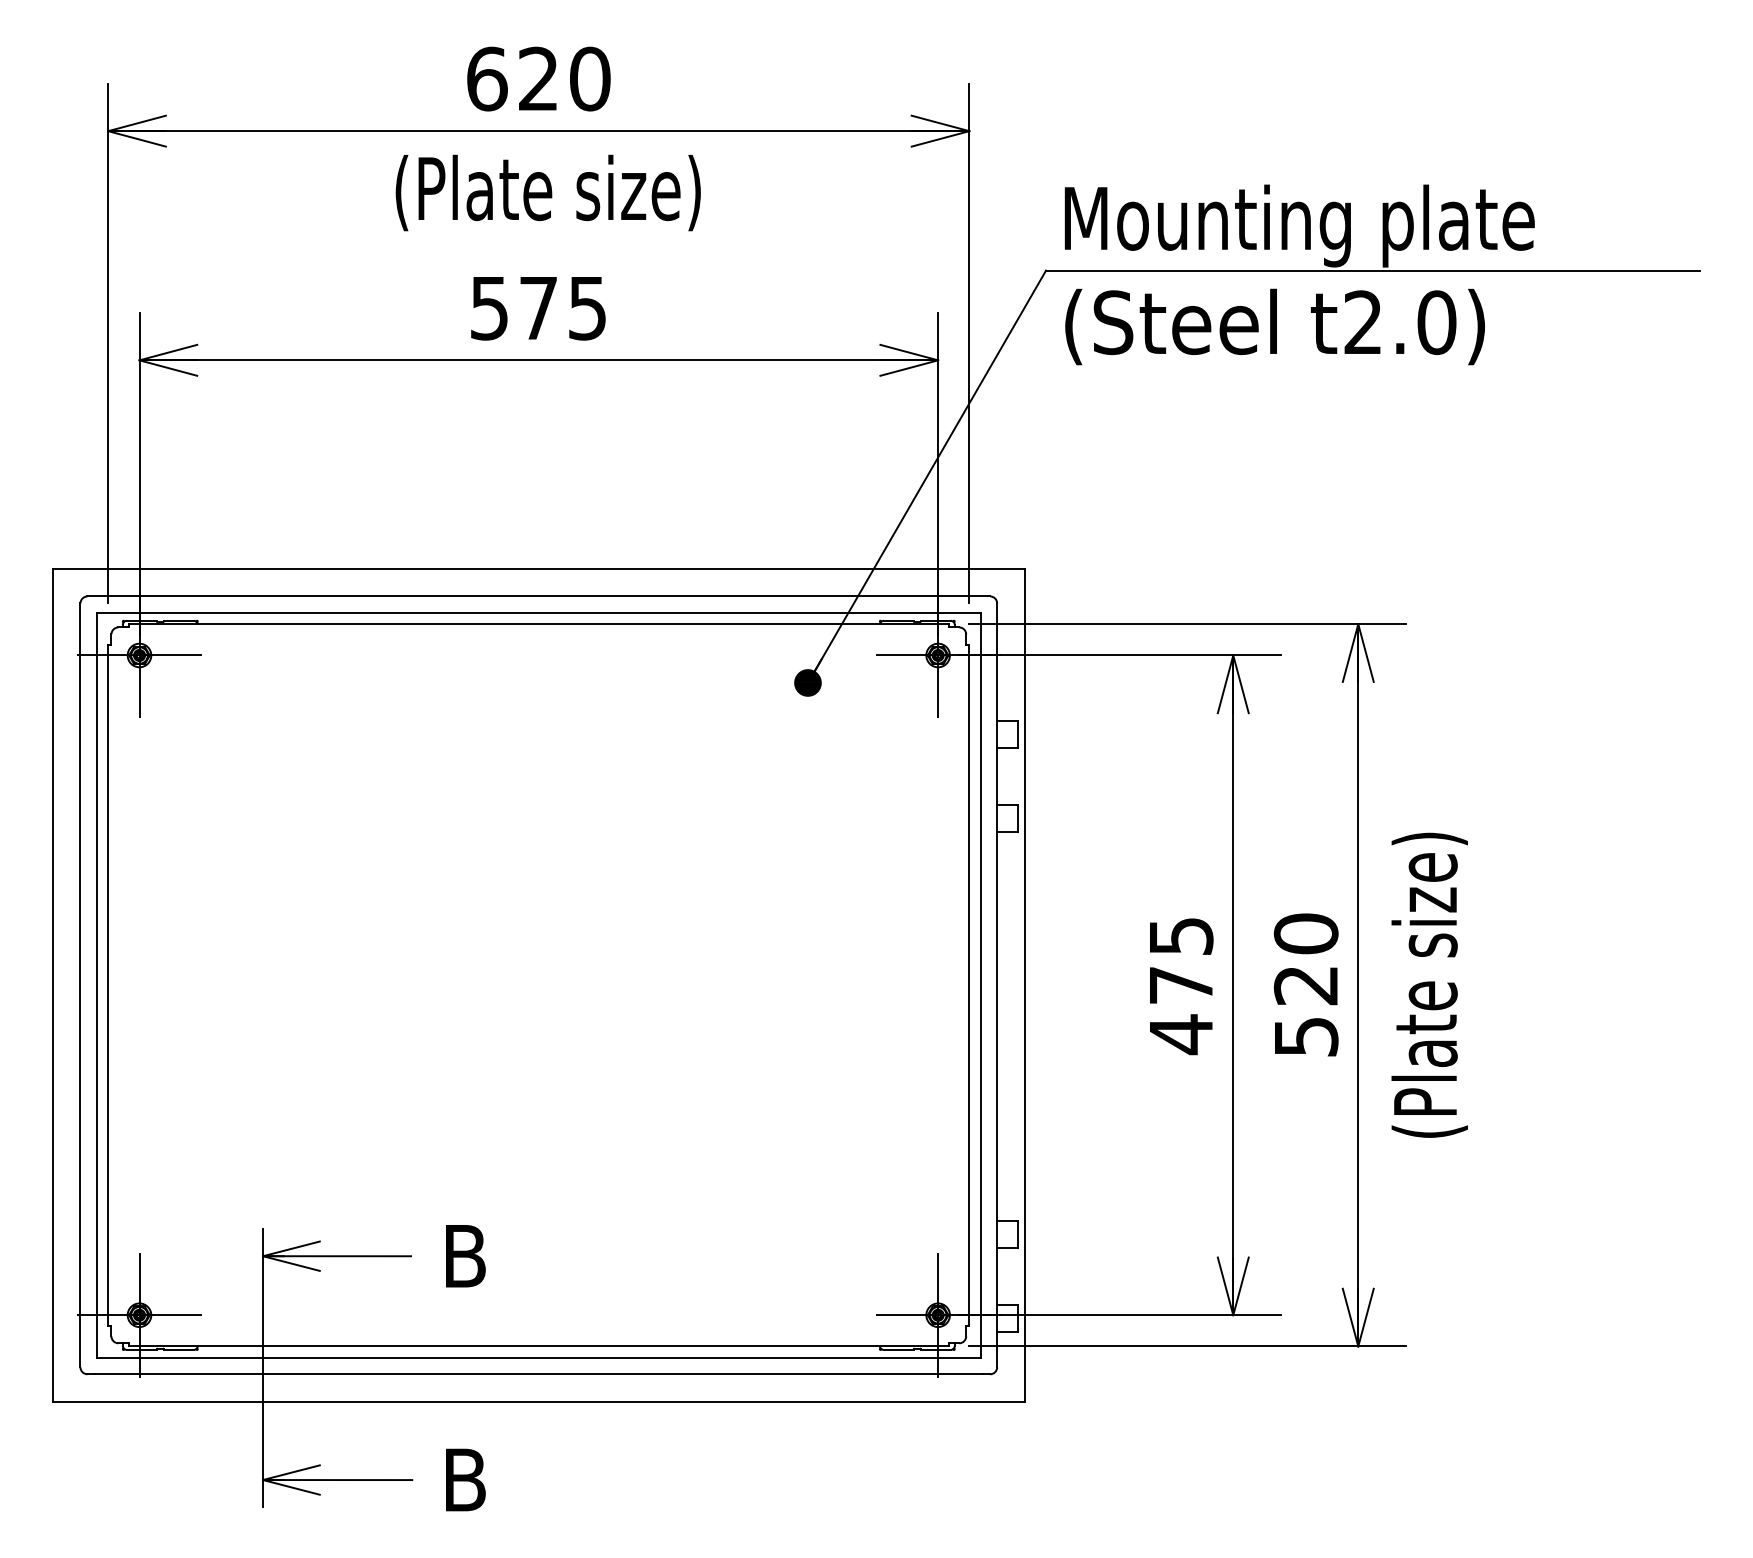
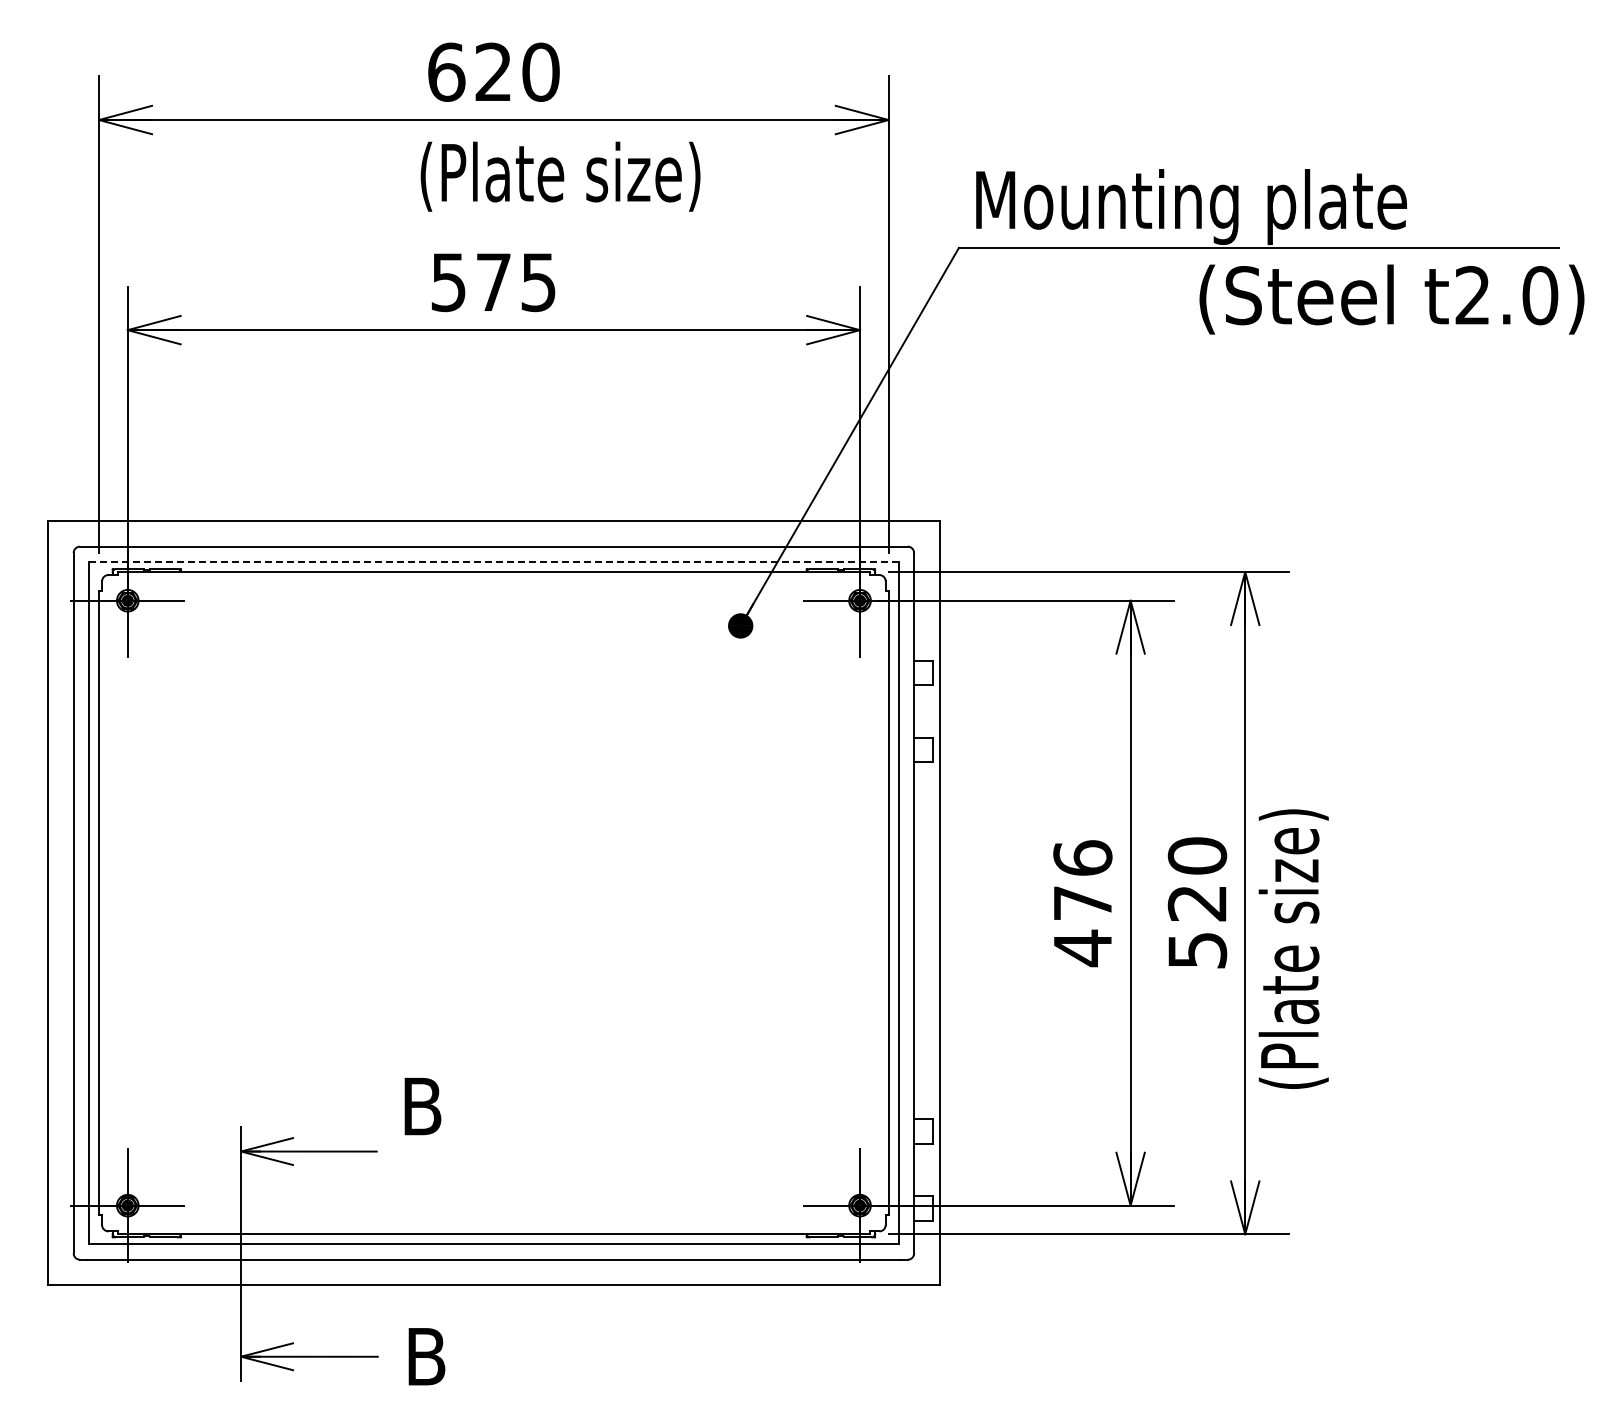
text: (548, 192) -> (560, 176), moved
text: (1274, 326) -> (1391, 299), moved
line: (538, 612) -> (493, 561), solid -> dashed
text: (1180, 935) -> (1082, 857), 475 -> 476
text: (1429, 984) -> (1293, 948), moved
text: (465, 1256) -> (422, 1106), moved

